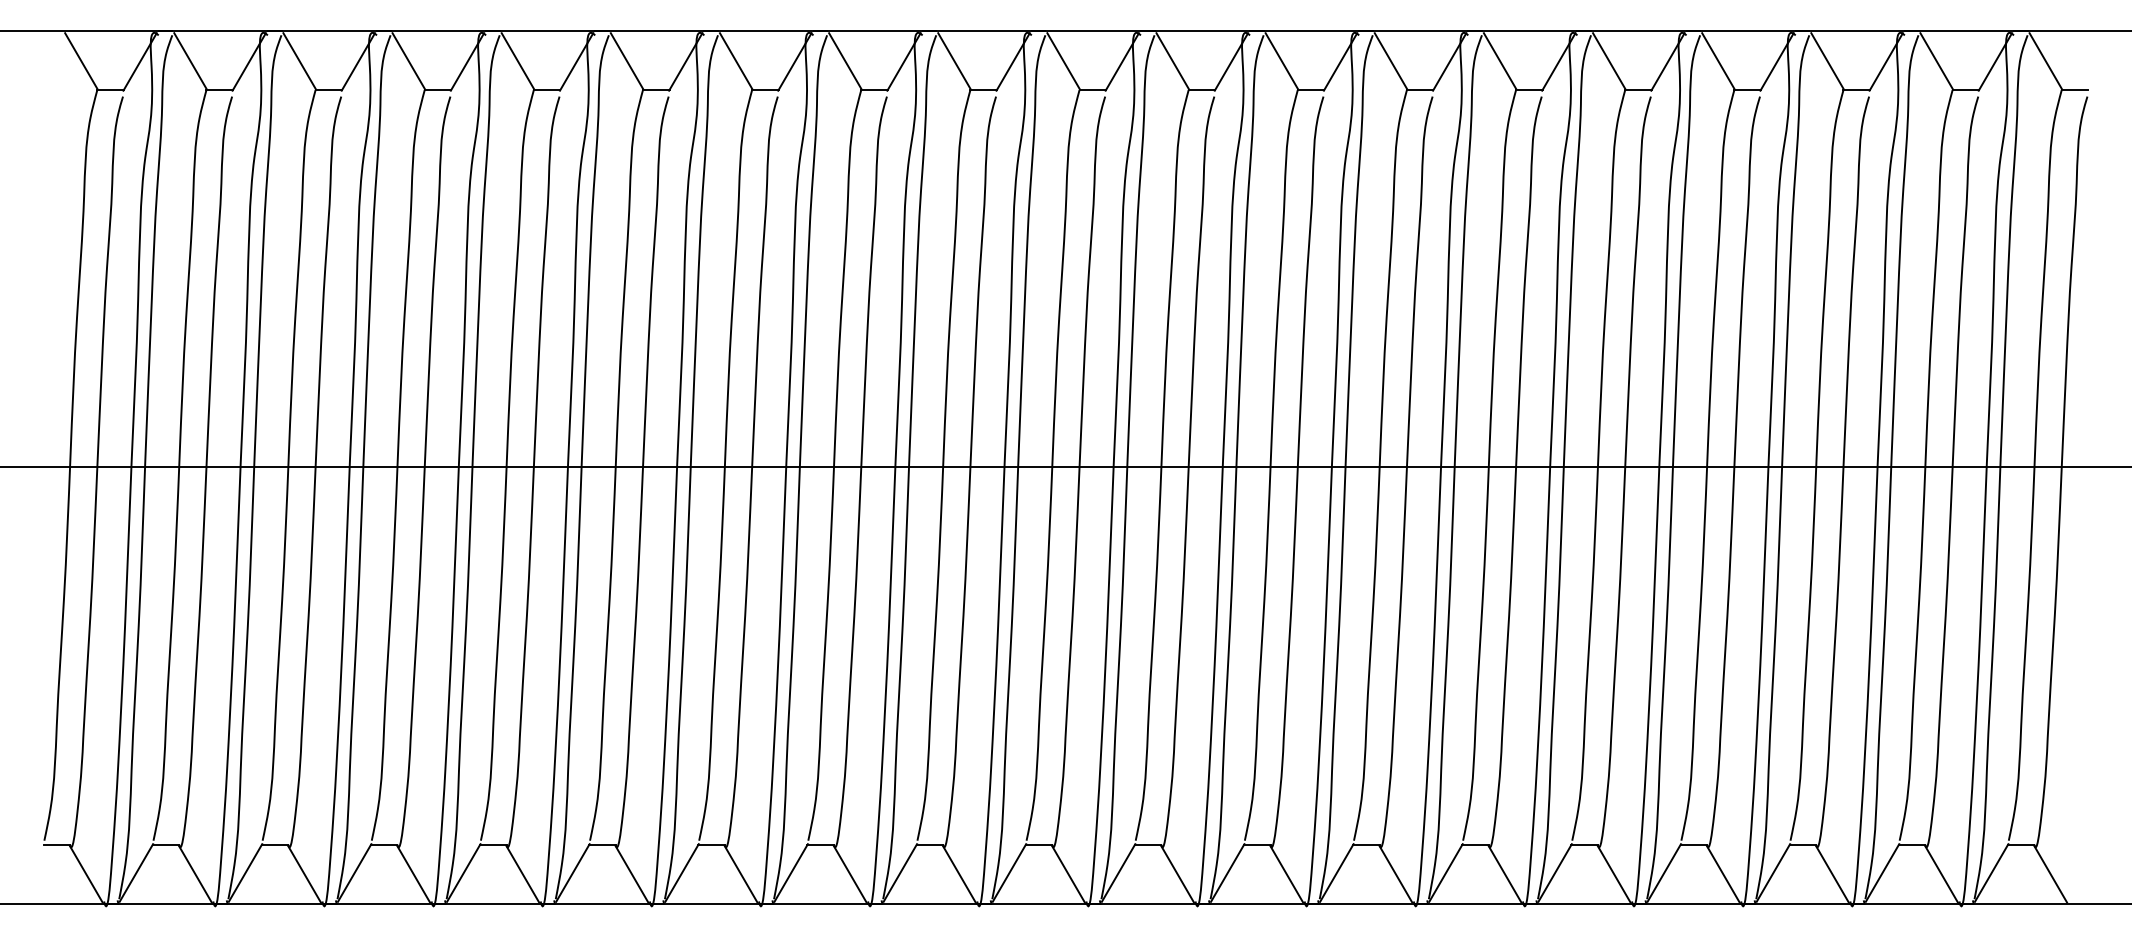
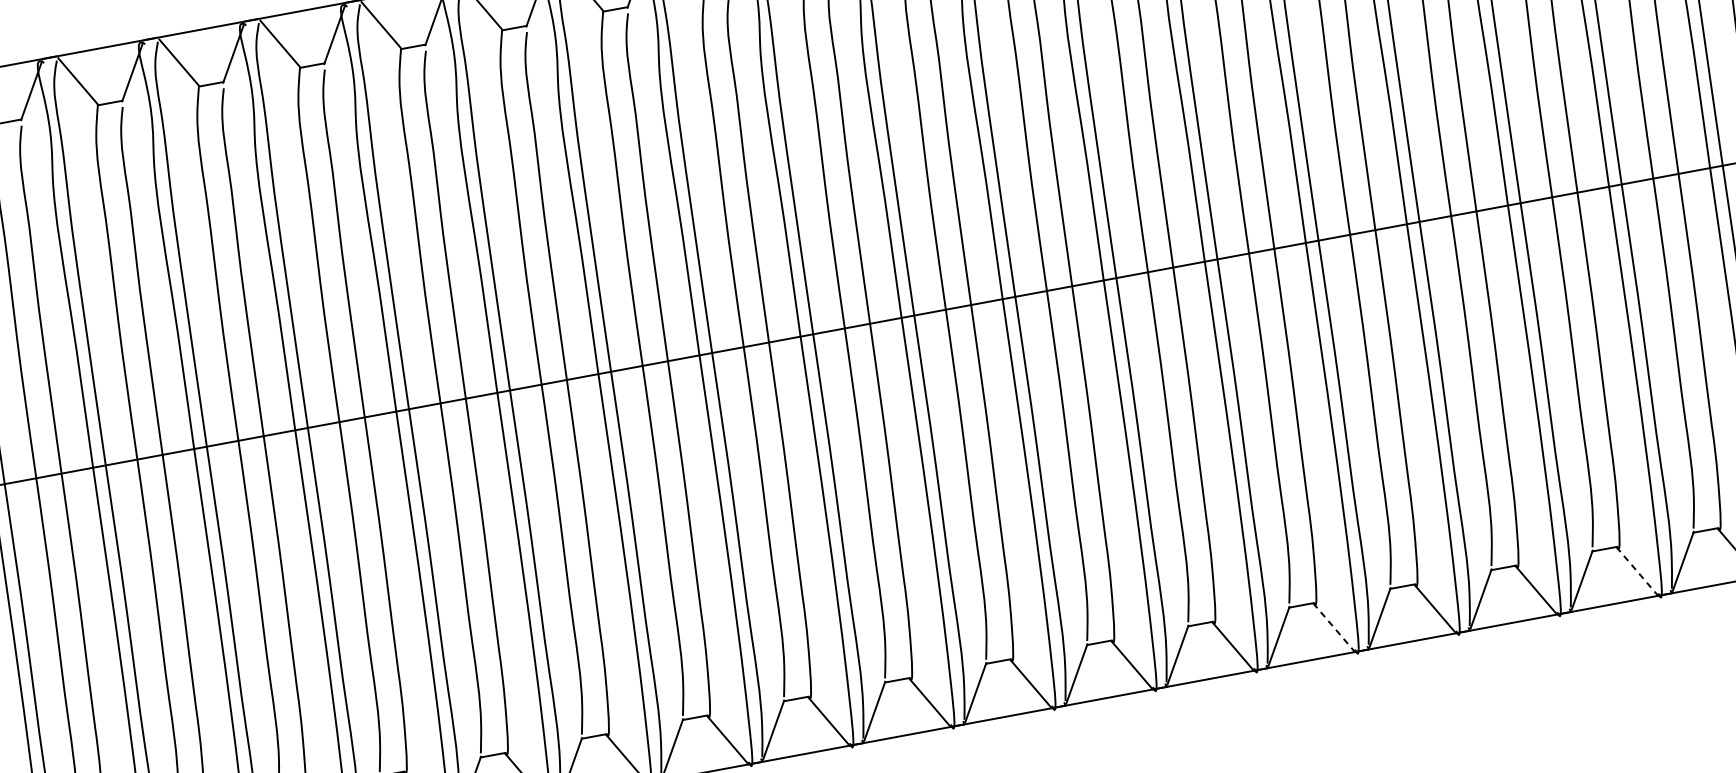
line: (1504, 873) -> (1333, 626), solid -> dashed
line: (1832, 873) -> (1637, 570), solid -> dashed

